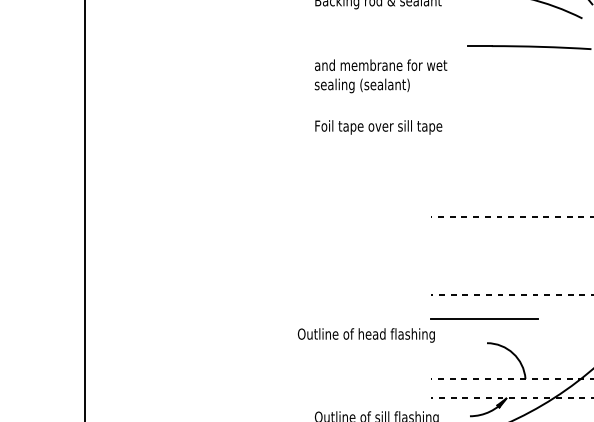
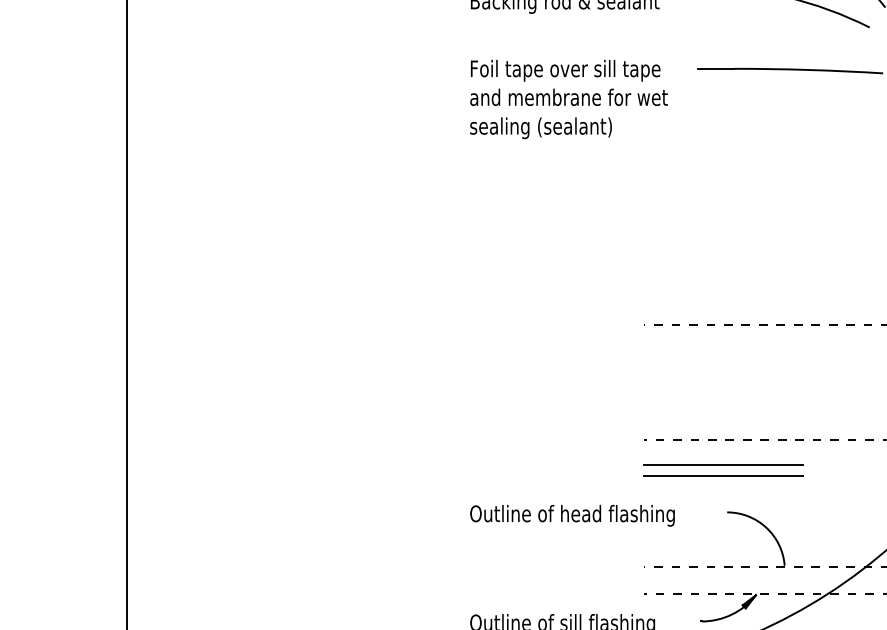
text: (378, 127) -> (565, 70), moved
line: (484, 311) -> (723, 465), added
text: (365, 335) -> (571, 515), moved

